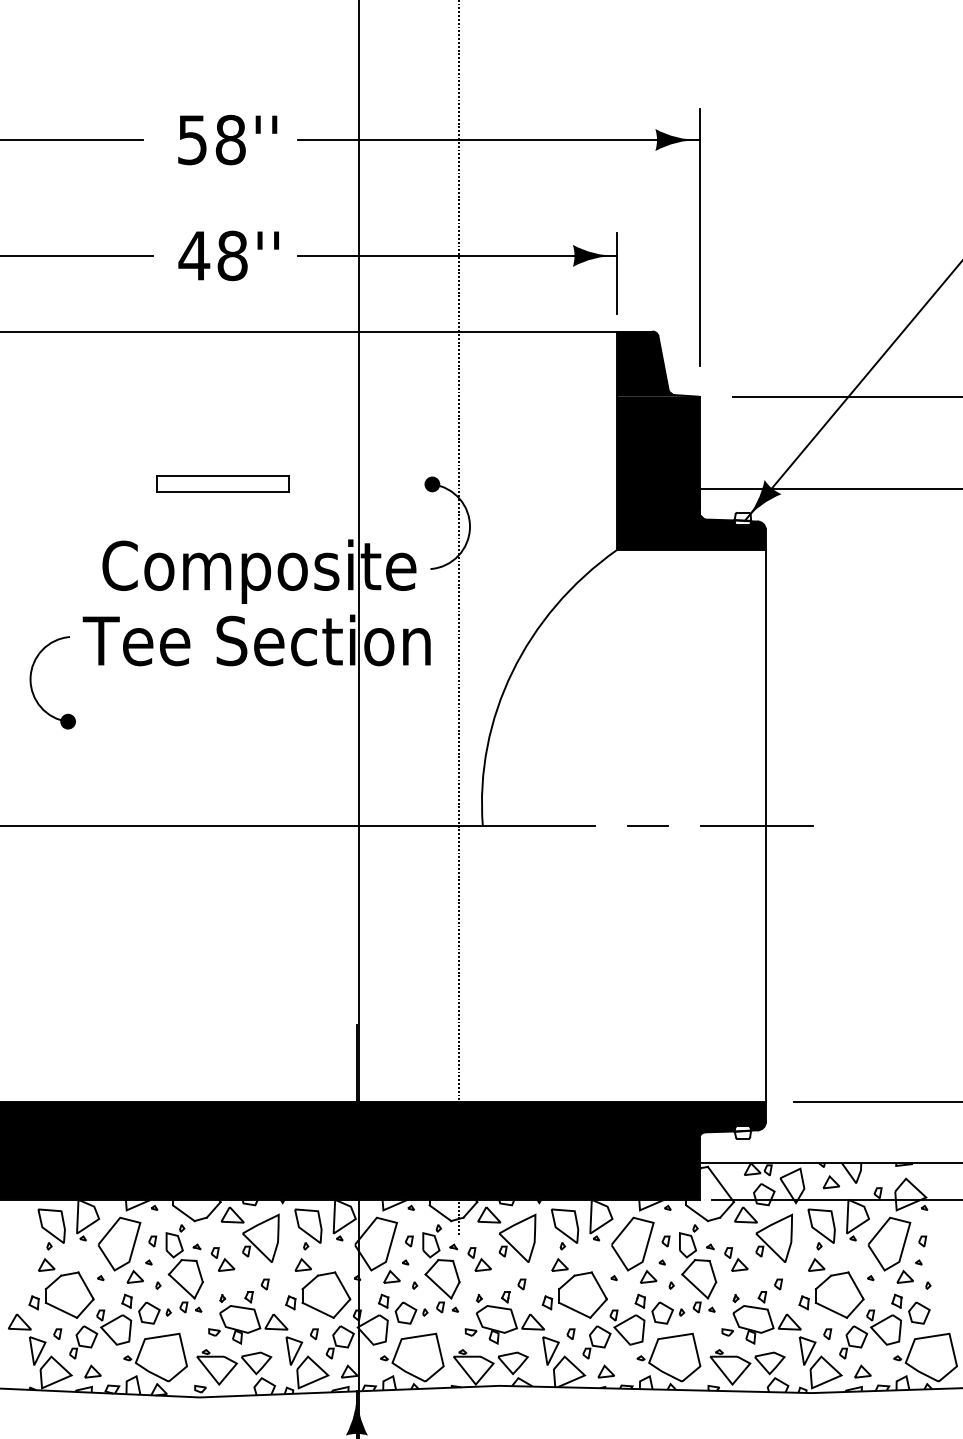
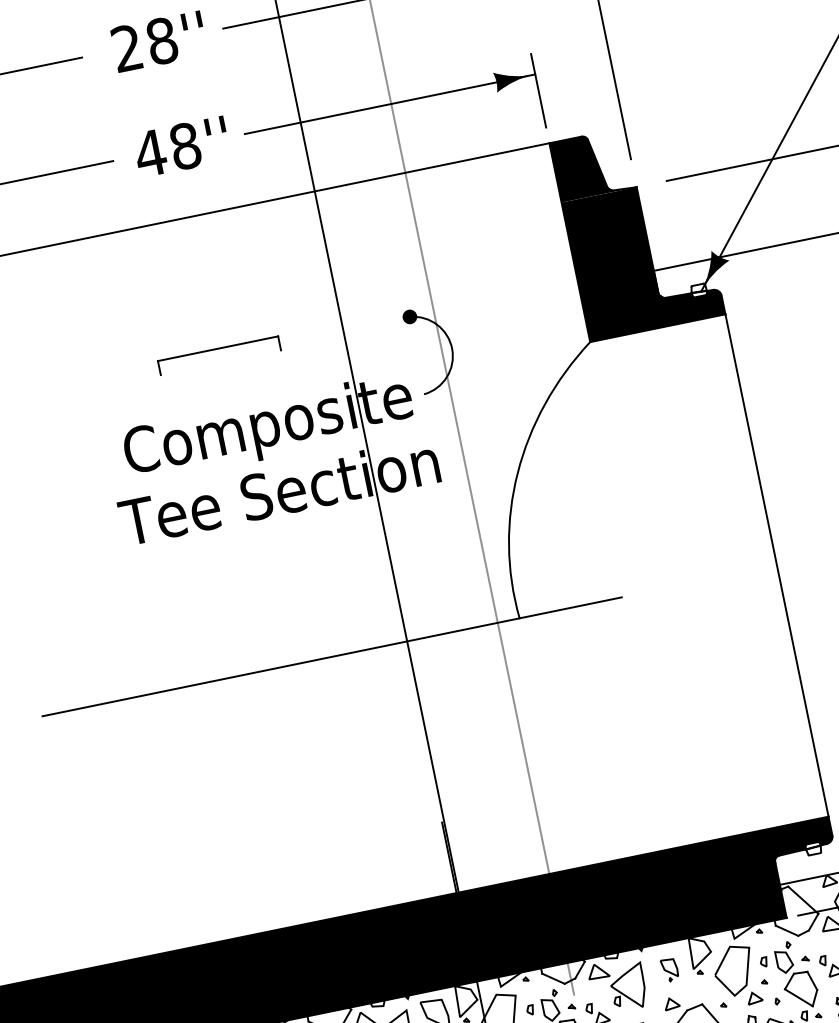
text: (192, 139) -> (127, 47), 58'' -> 28''
line: (223, 491) -> (221, 362), removed
part: (32, 686) -> (83, 575), removed
line: (647, 825) -> (669, 587), removed
line: (756, 825) -> (768, 566), removed
part: (565, 1229) -> (670, 970), size x0.6

